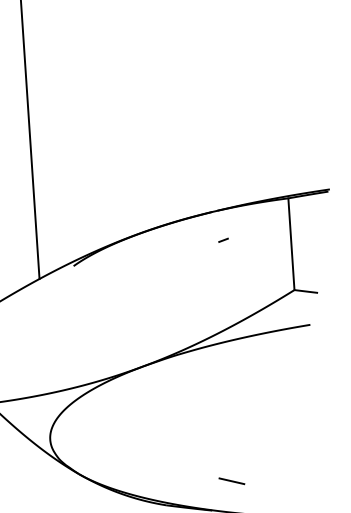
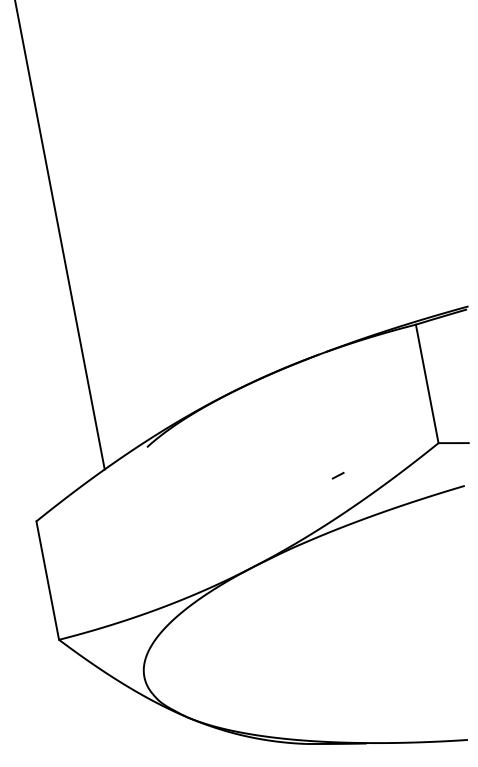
line: (223, 240) -> (337, 475), moved
line: (231, 480) -> (387, 701), removed

